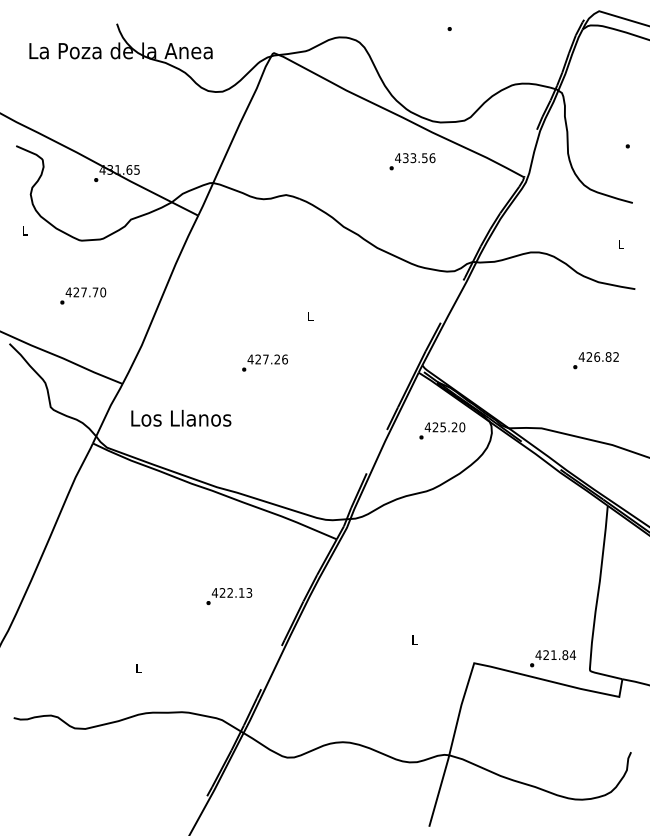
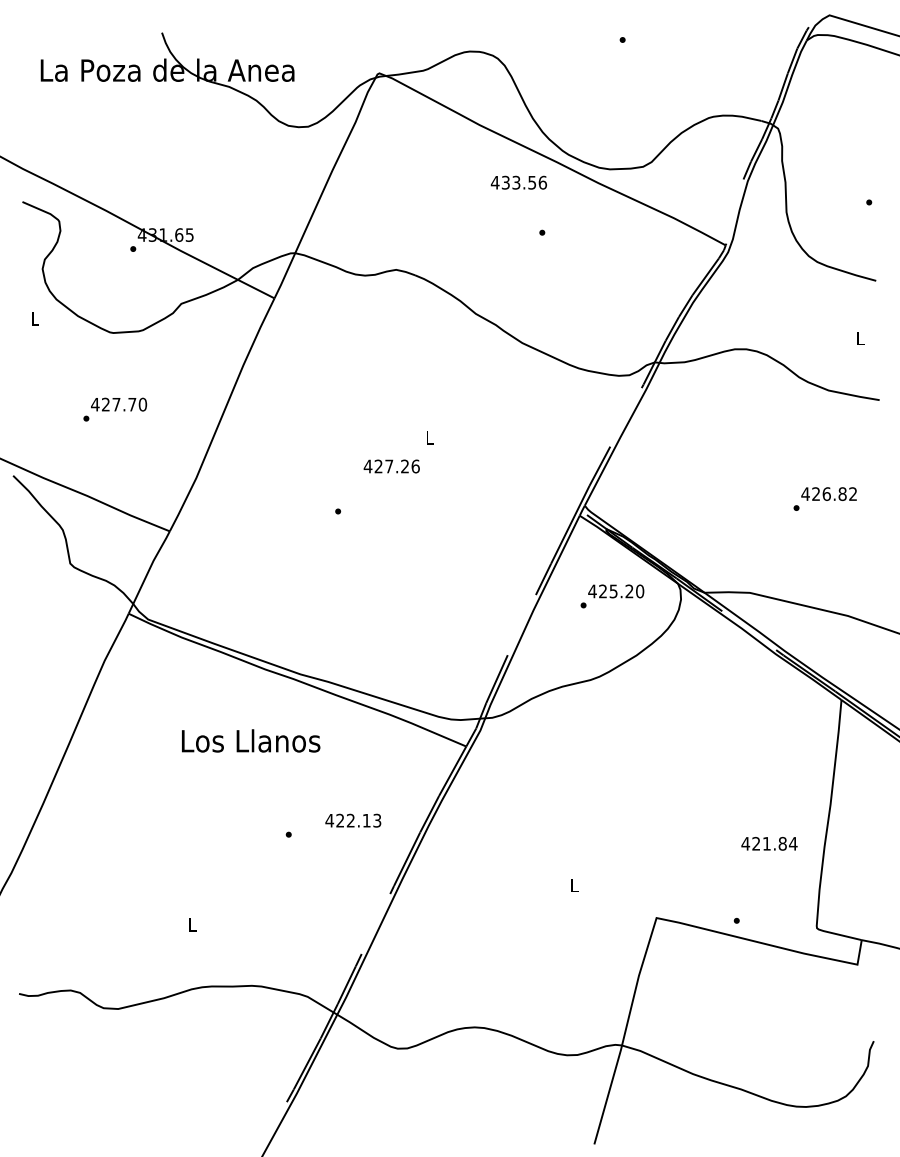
text: (414, 157) -> (518, 182), moved
text: (267, 359) -> (391, 466), moved
text: (181, 418) -> (251, 740), moved
text: (232, 592) -> (353, 820), moved
text: (555, 654) -> (769, 843), moved

